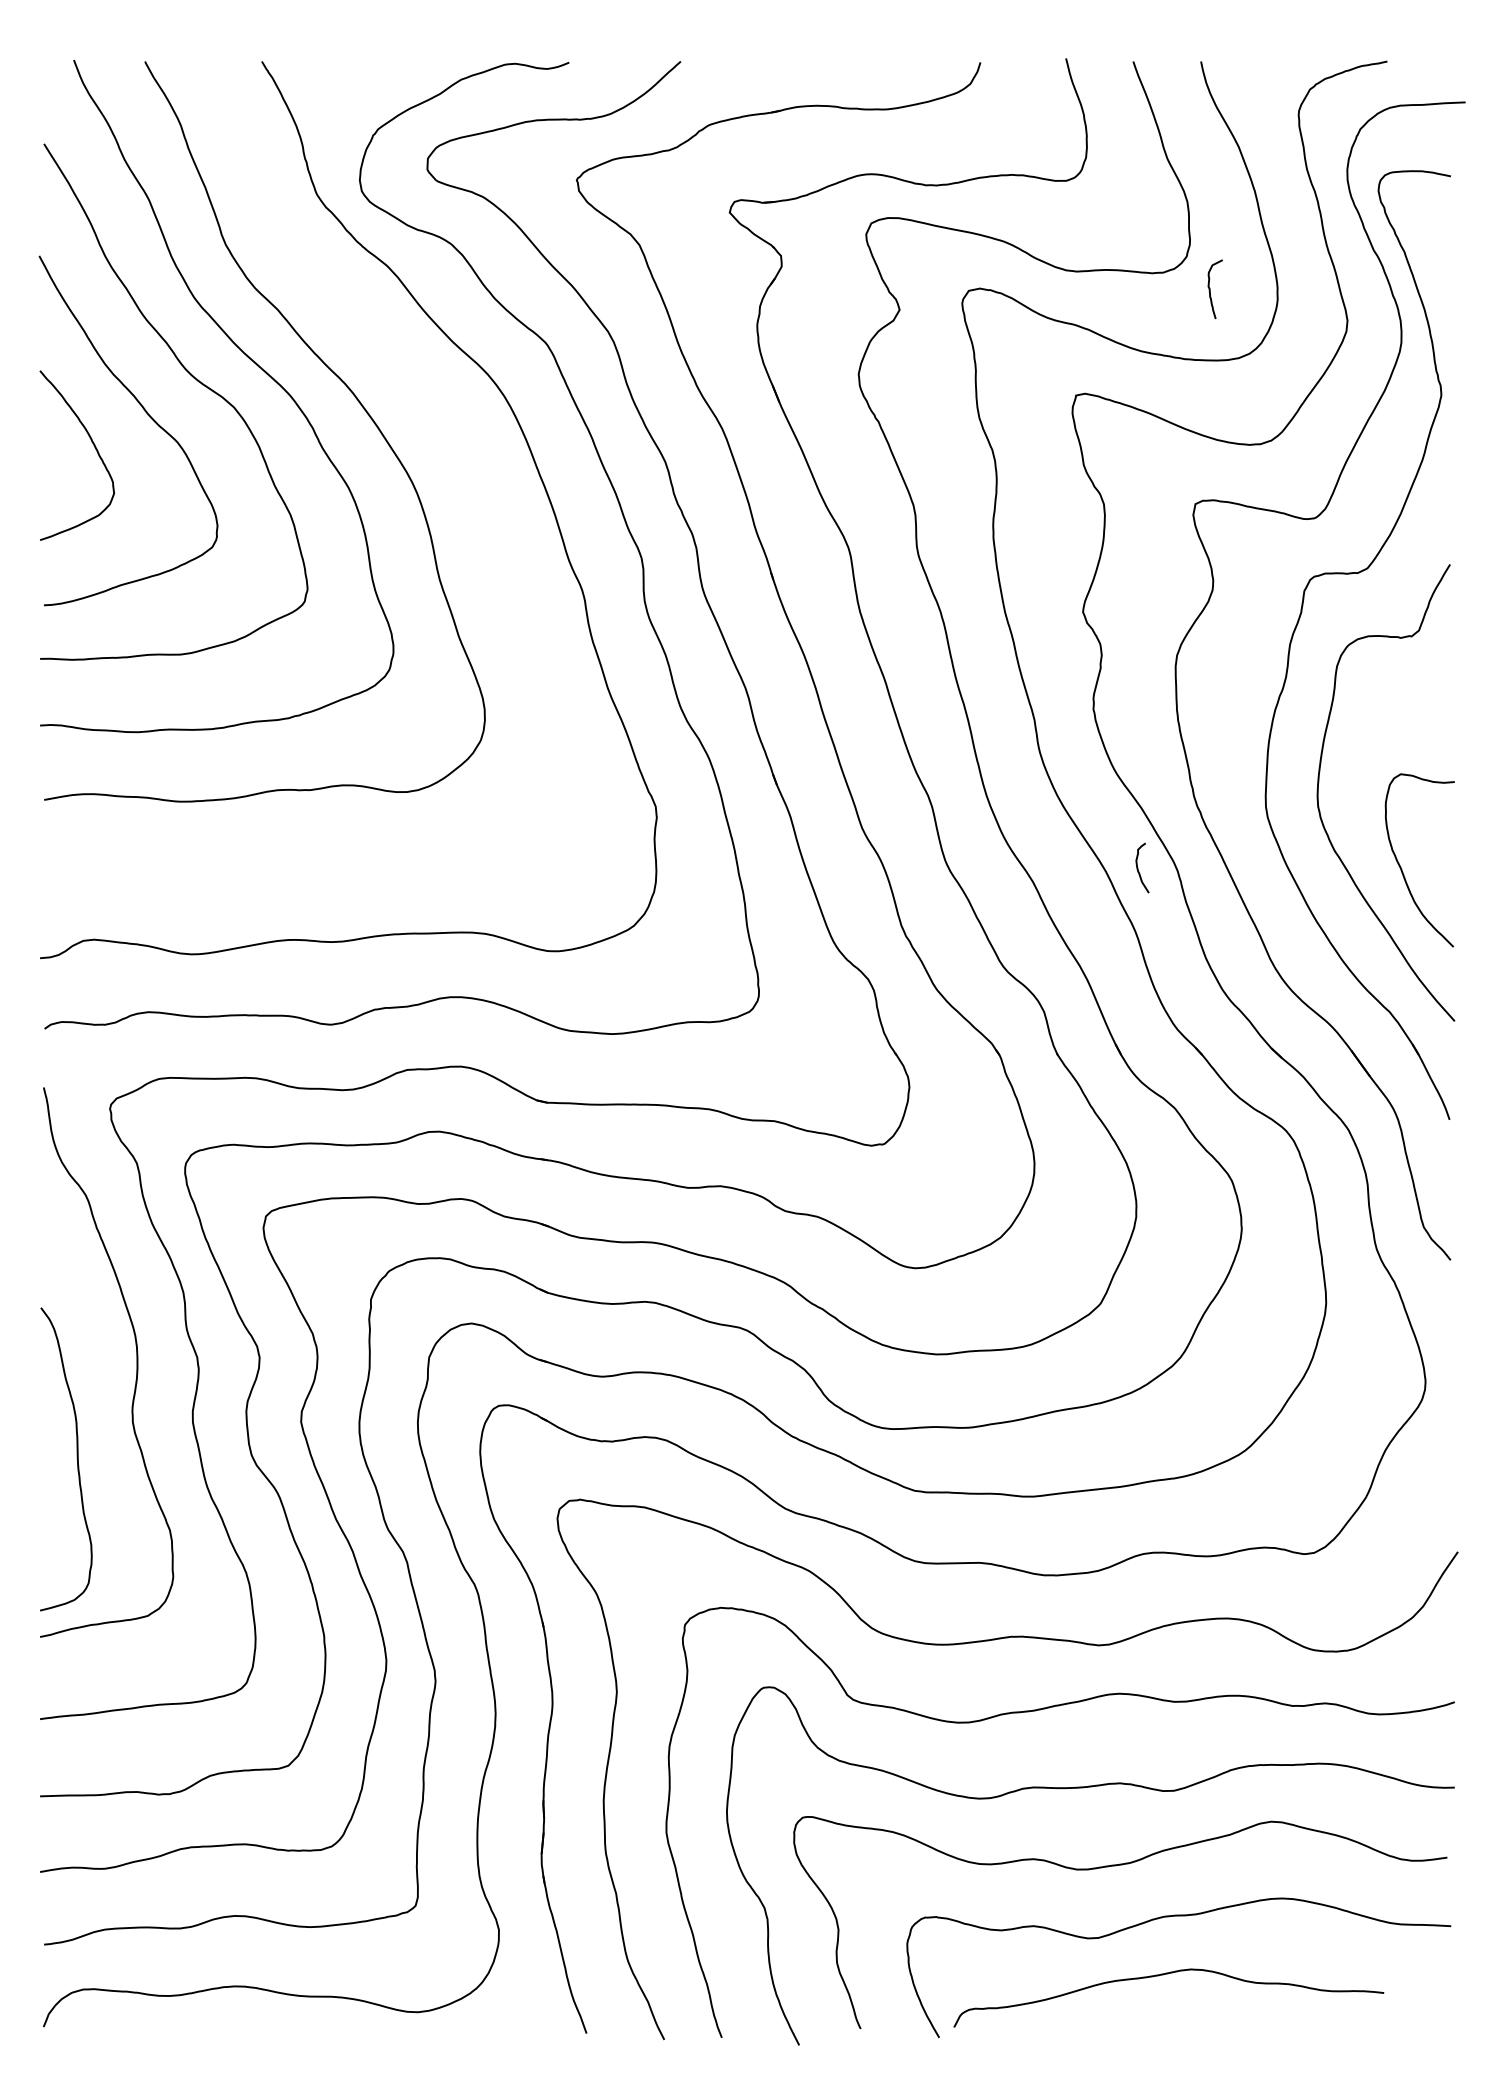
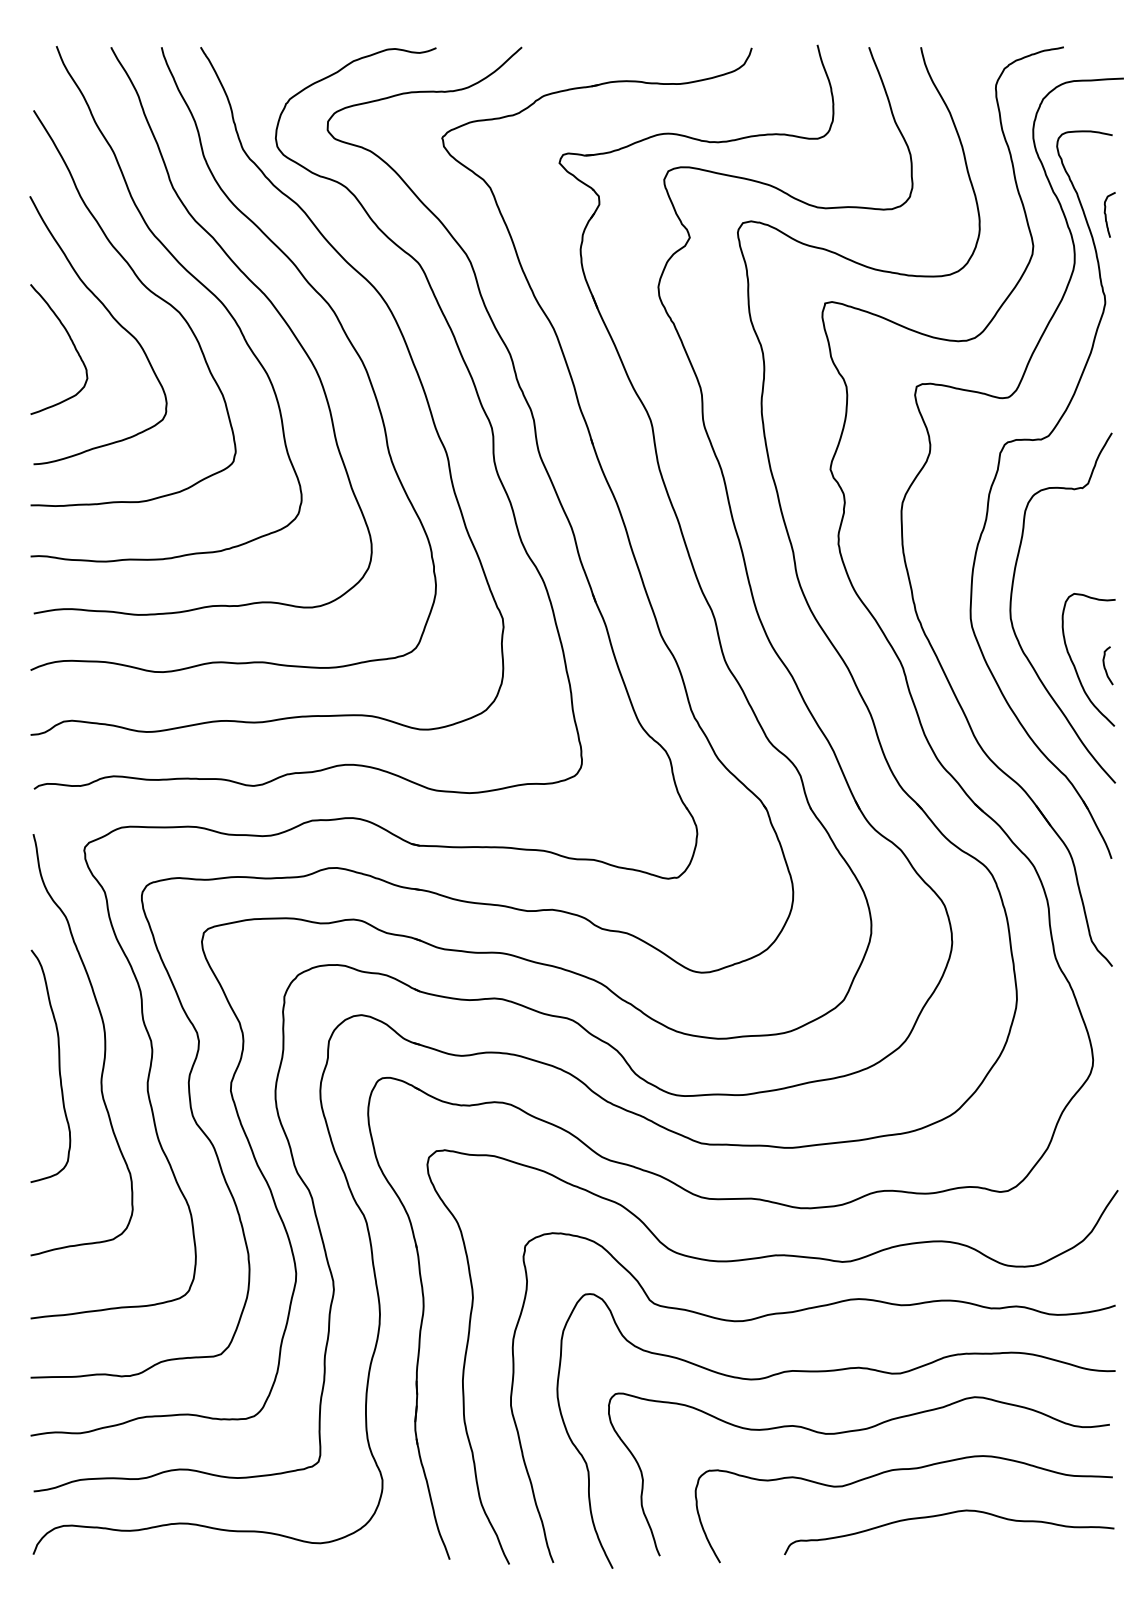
curve: (1210, 288) -> (1106, 214), moved
curve: (402, 370) -> (308, 284), added
curve: (1139, 868) -> (1105, 666), moved
curve: (76, 1458) -> (58, 1065), moved
curve: (1162, 1975) -> (944, 1515), moved

